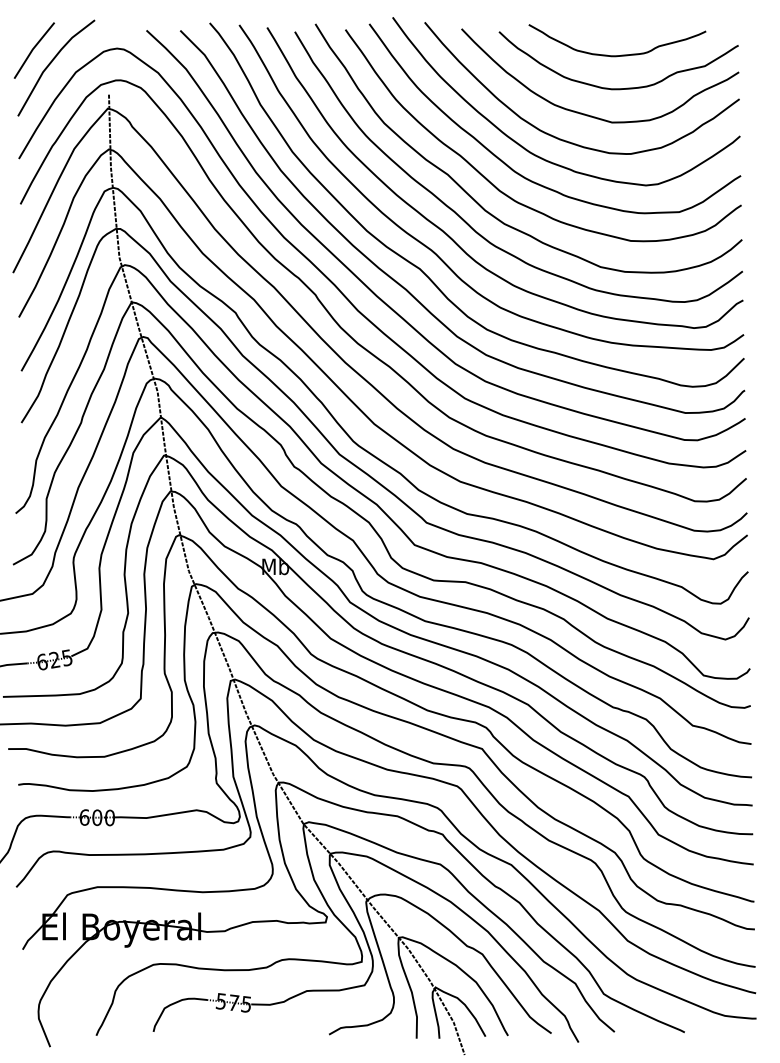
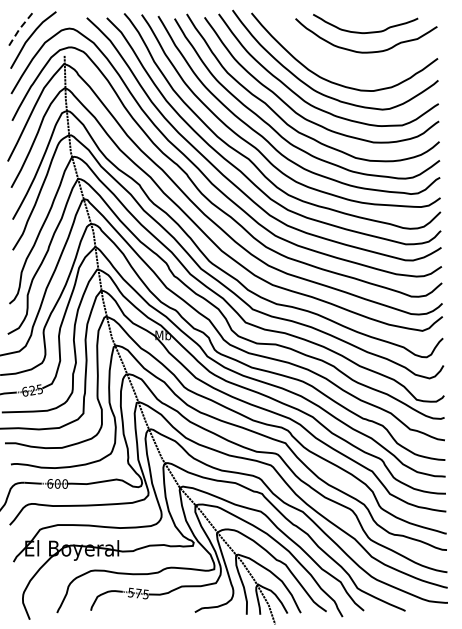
line: (32, 50) -> (19, 29), solid -> dashed
curve: (585, 112) -> (346, 66), removed

